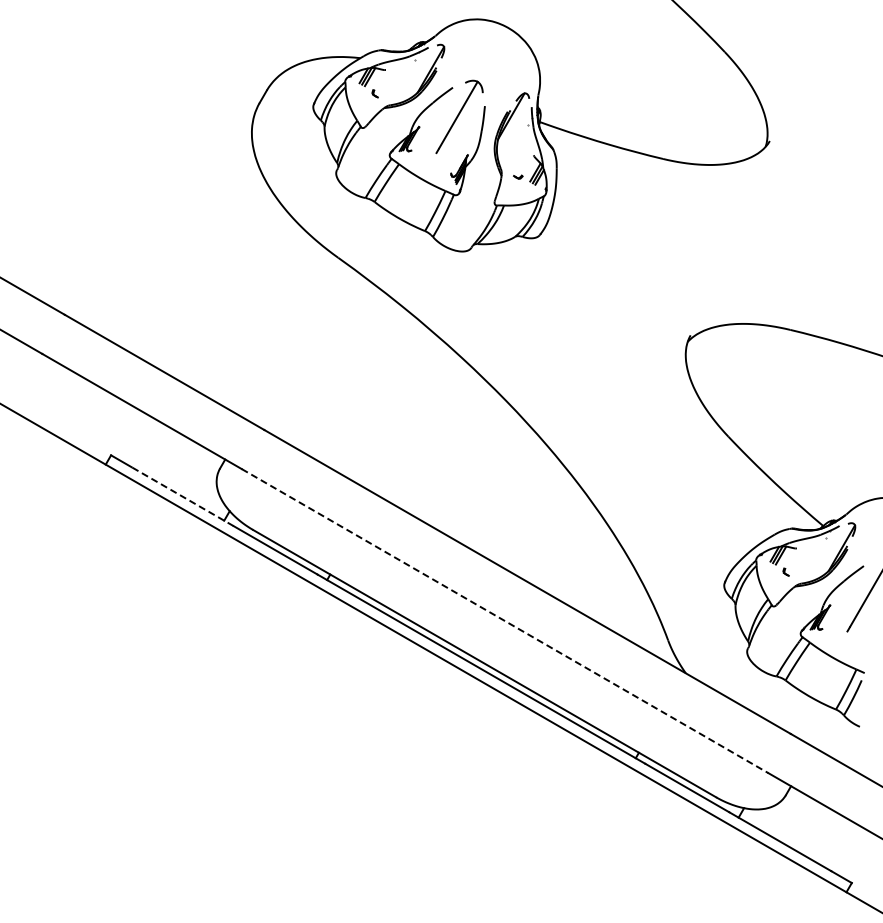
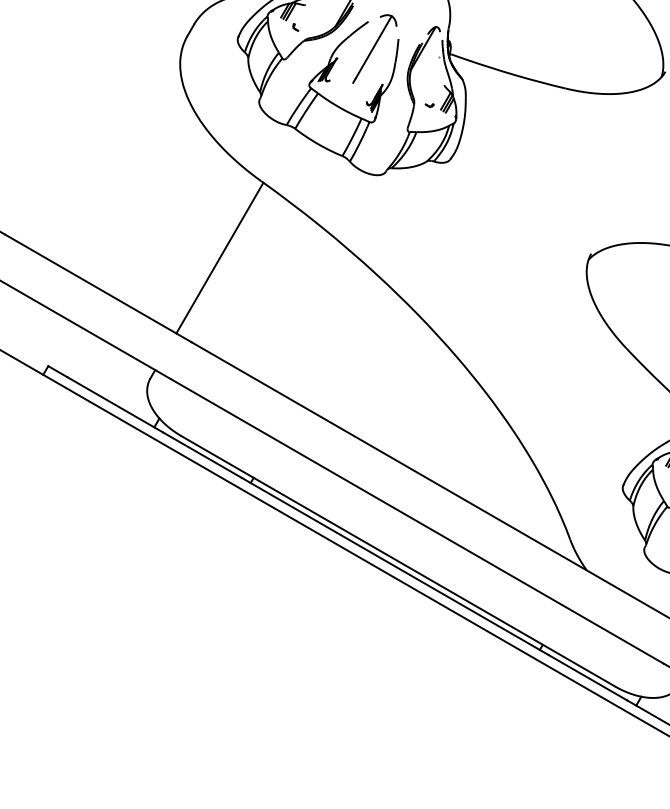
line: (293, 339) -> (219, 257), added
line: (182, 496) -> (115, 404), dashed -> solid
line: (505, 621) -> (417, 521), dashed -> solid

